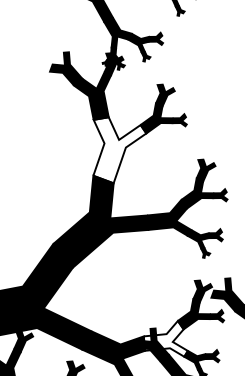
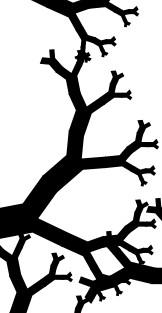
fill: (119, 149) -> (86, 114), added
fill: (164, 338) -> (116, 238), added

